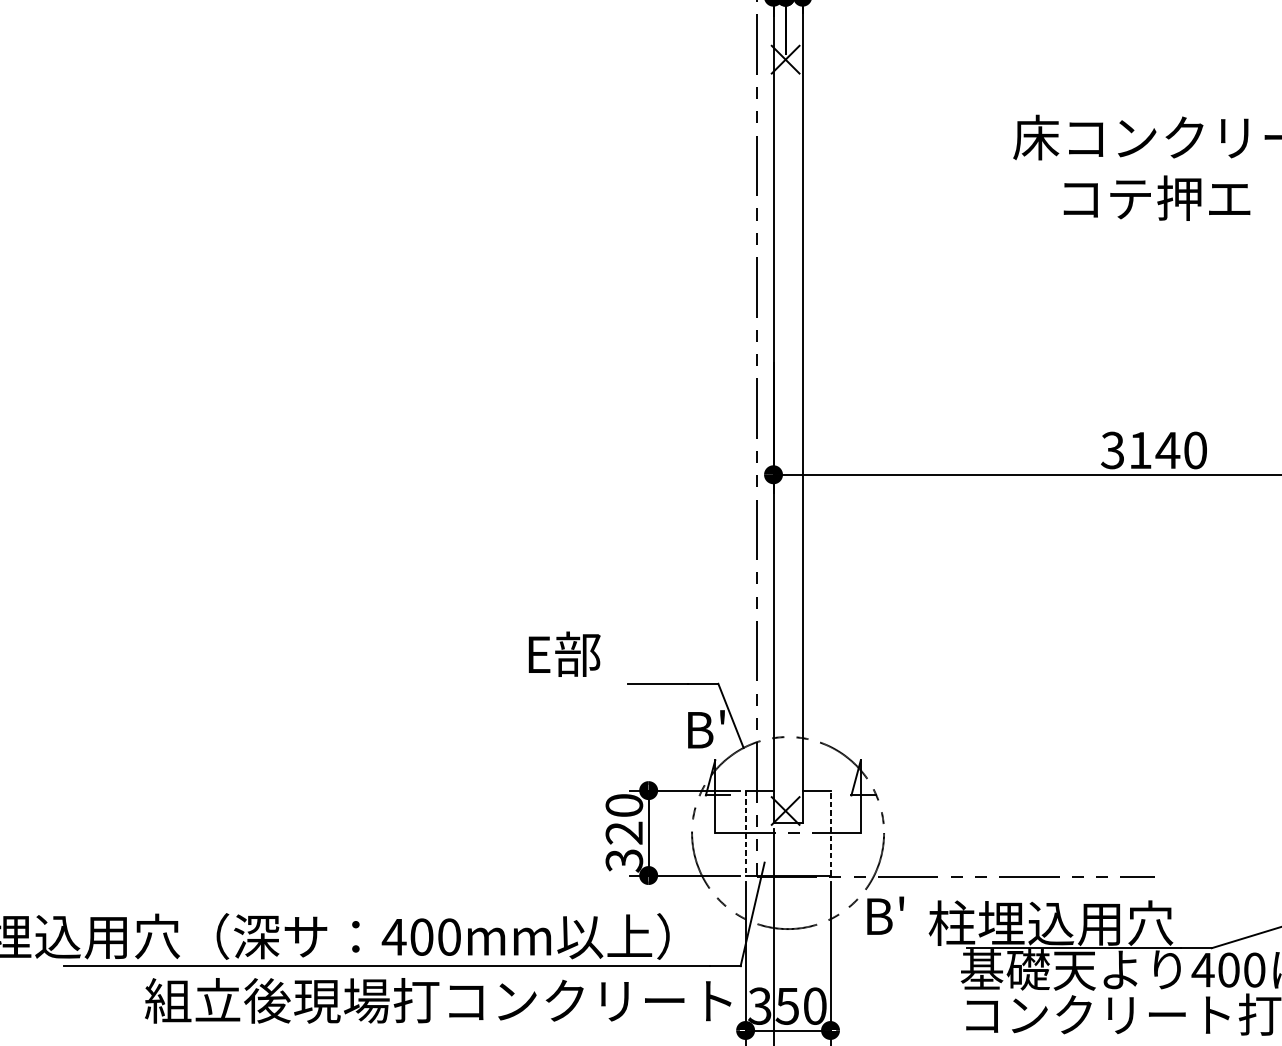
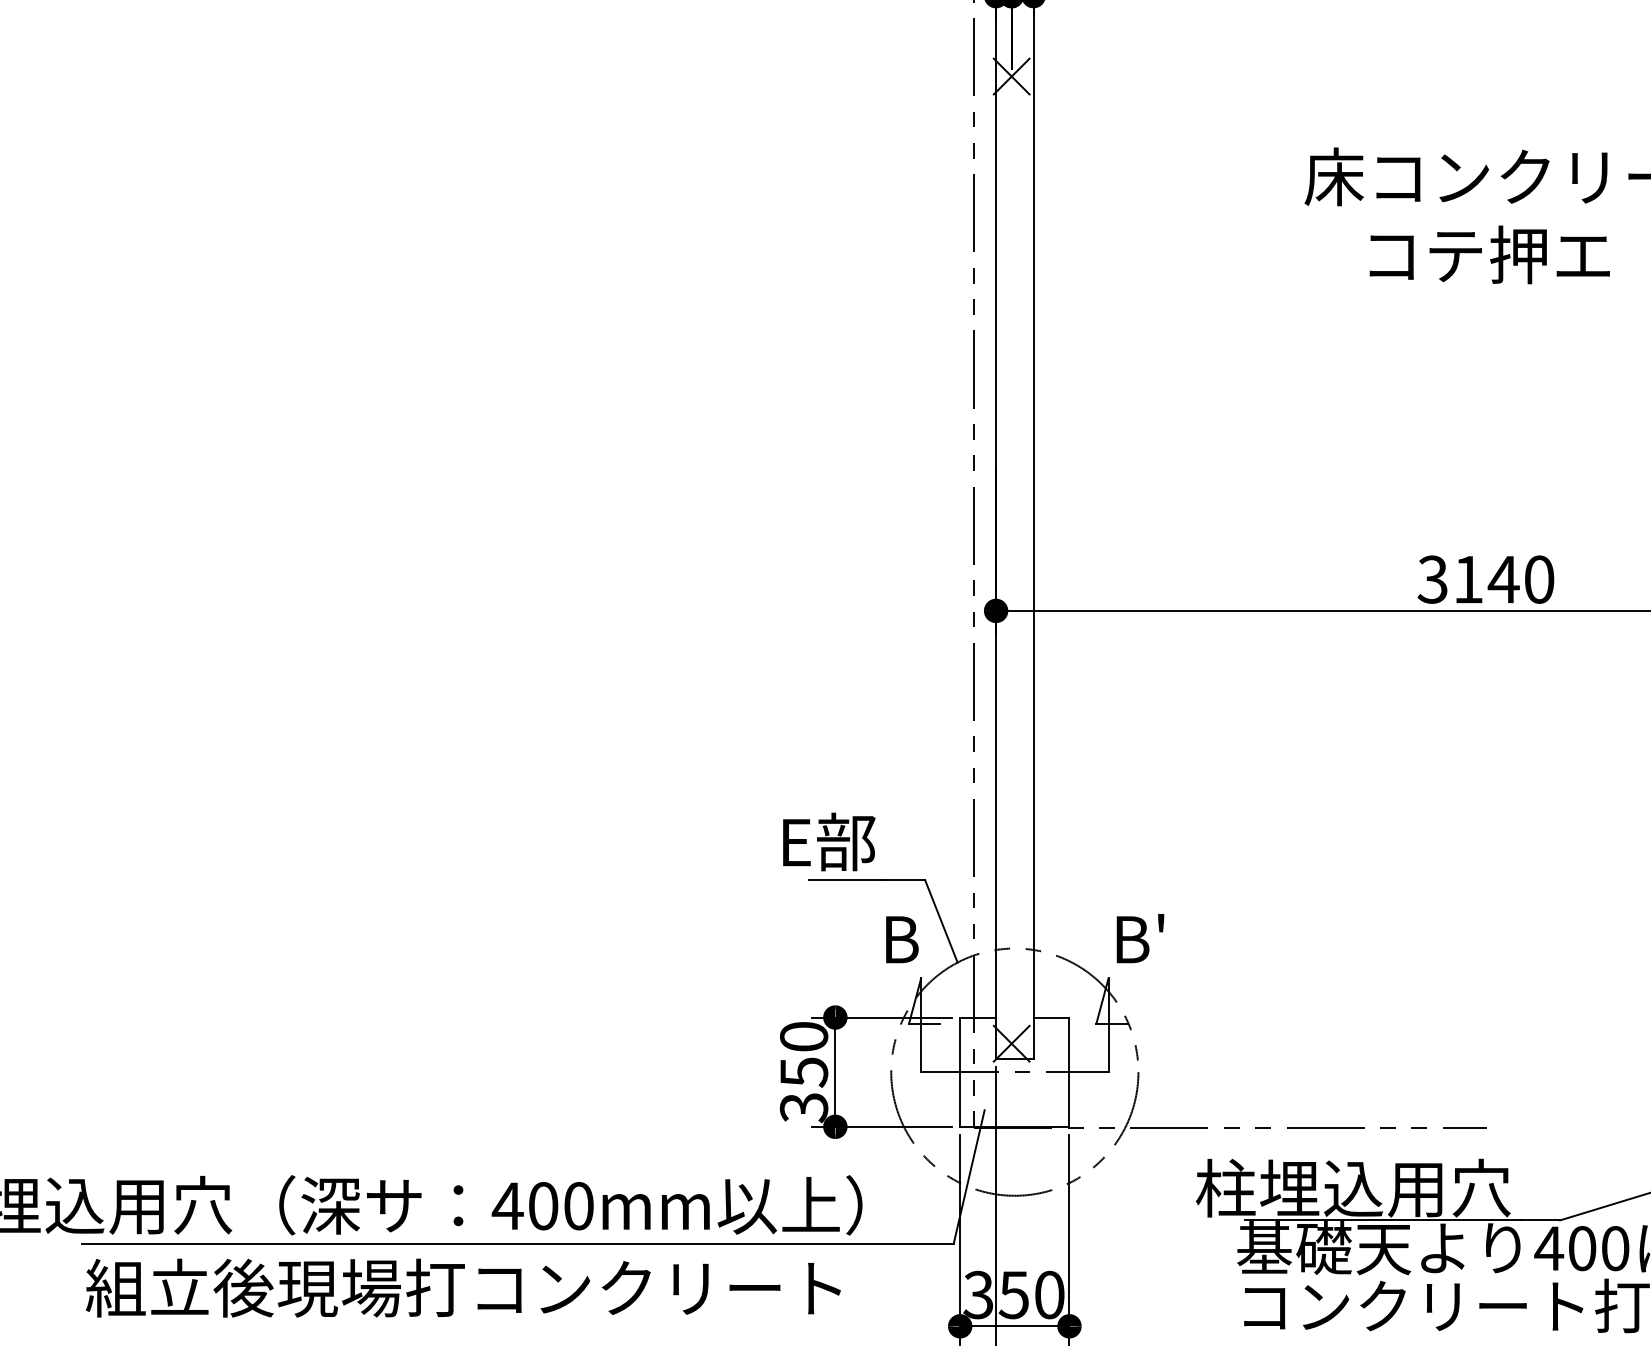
text: (564, 653) -> (829, 841), moved
text: (722, 717) -> (930, 923), B' -> B
text: (623, 833) -> (803, 1072), 320 -> 350
line: (745, 833) -> (960, 1072), dashed -> solid
line: (830, 833) -> (1069, 1072), dashed -> solid
text: (885, 915) -> (1140, 938), moved
text: (437, 1000) -> (462, 1287), moved

